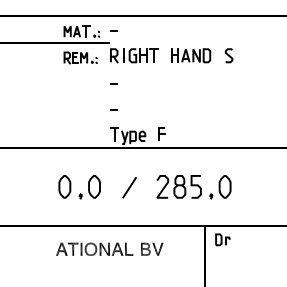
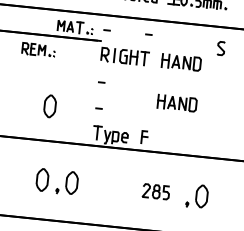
line: (155, 30) -> (148, 33), added
curve: (228, 55) -> (220, 48), moved
part: (80, 57) -> (38, 49), moved
part: (191, 96) -> (177, 103), added
part: (64, 112) -> (49, 105), added
part: (178, 186) -> (155, 191), size x0.6
line: (129, 187) -> (106, 187), removed

